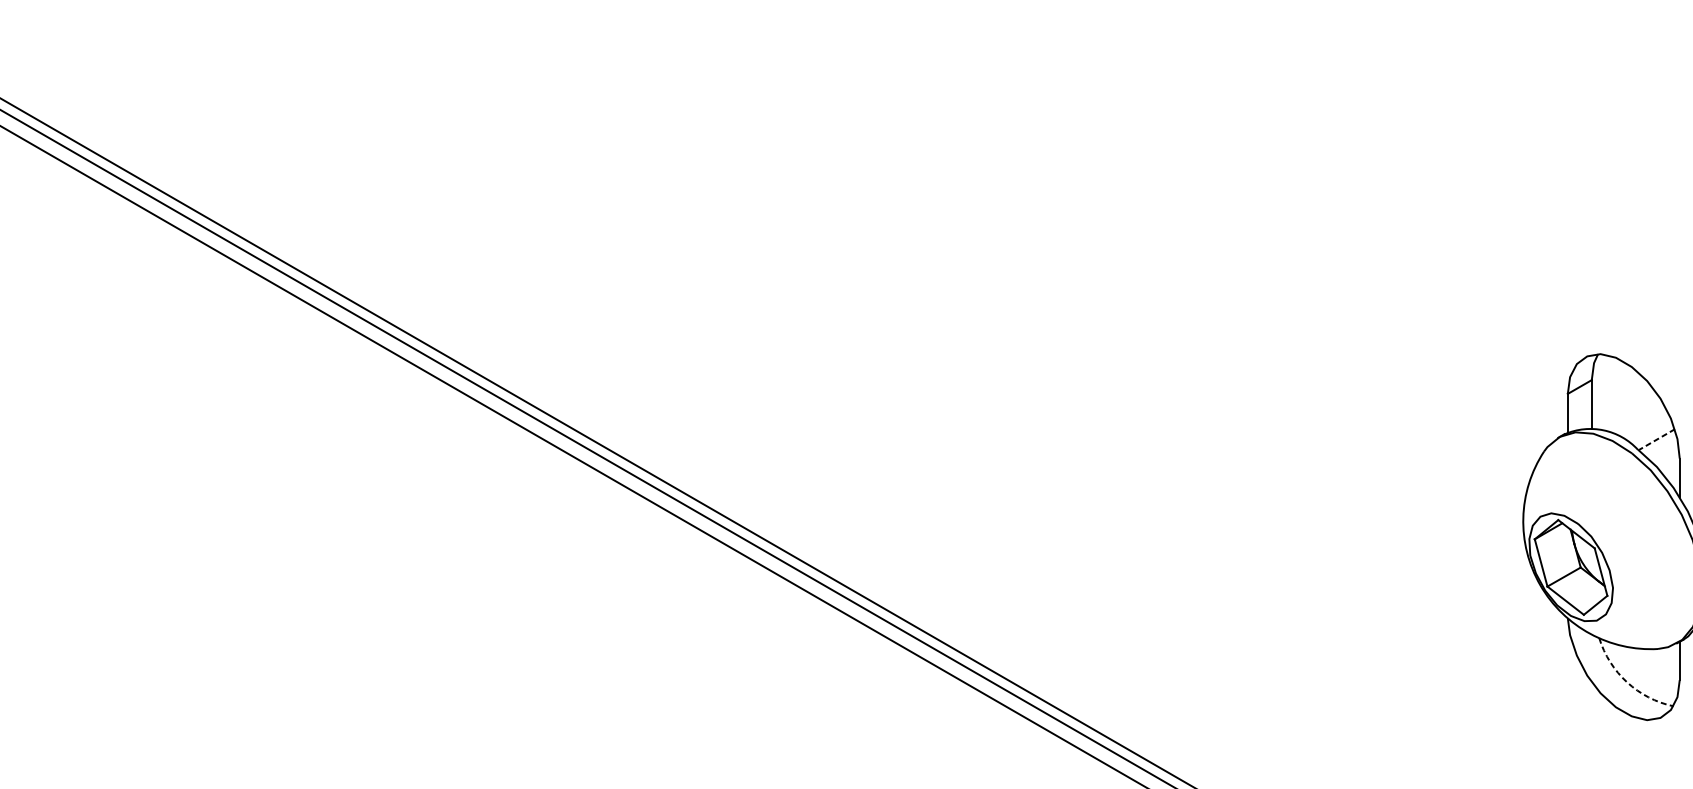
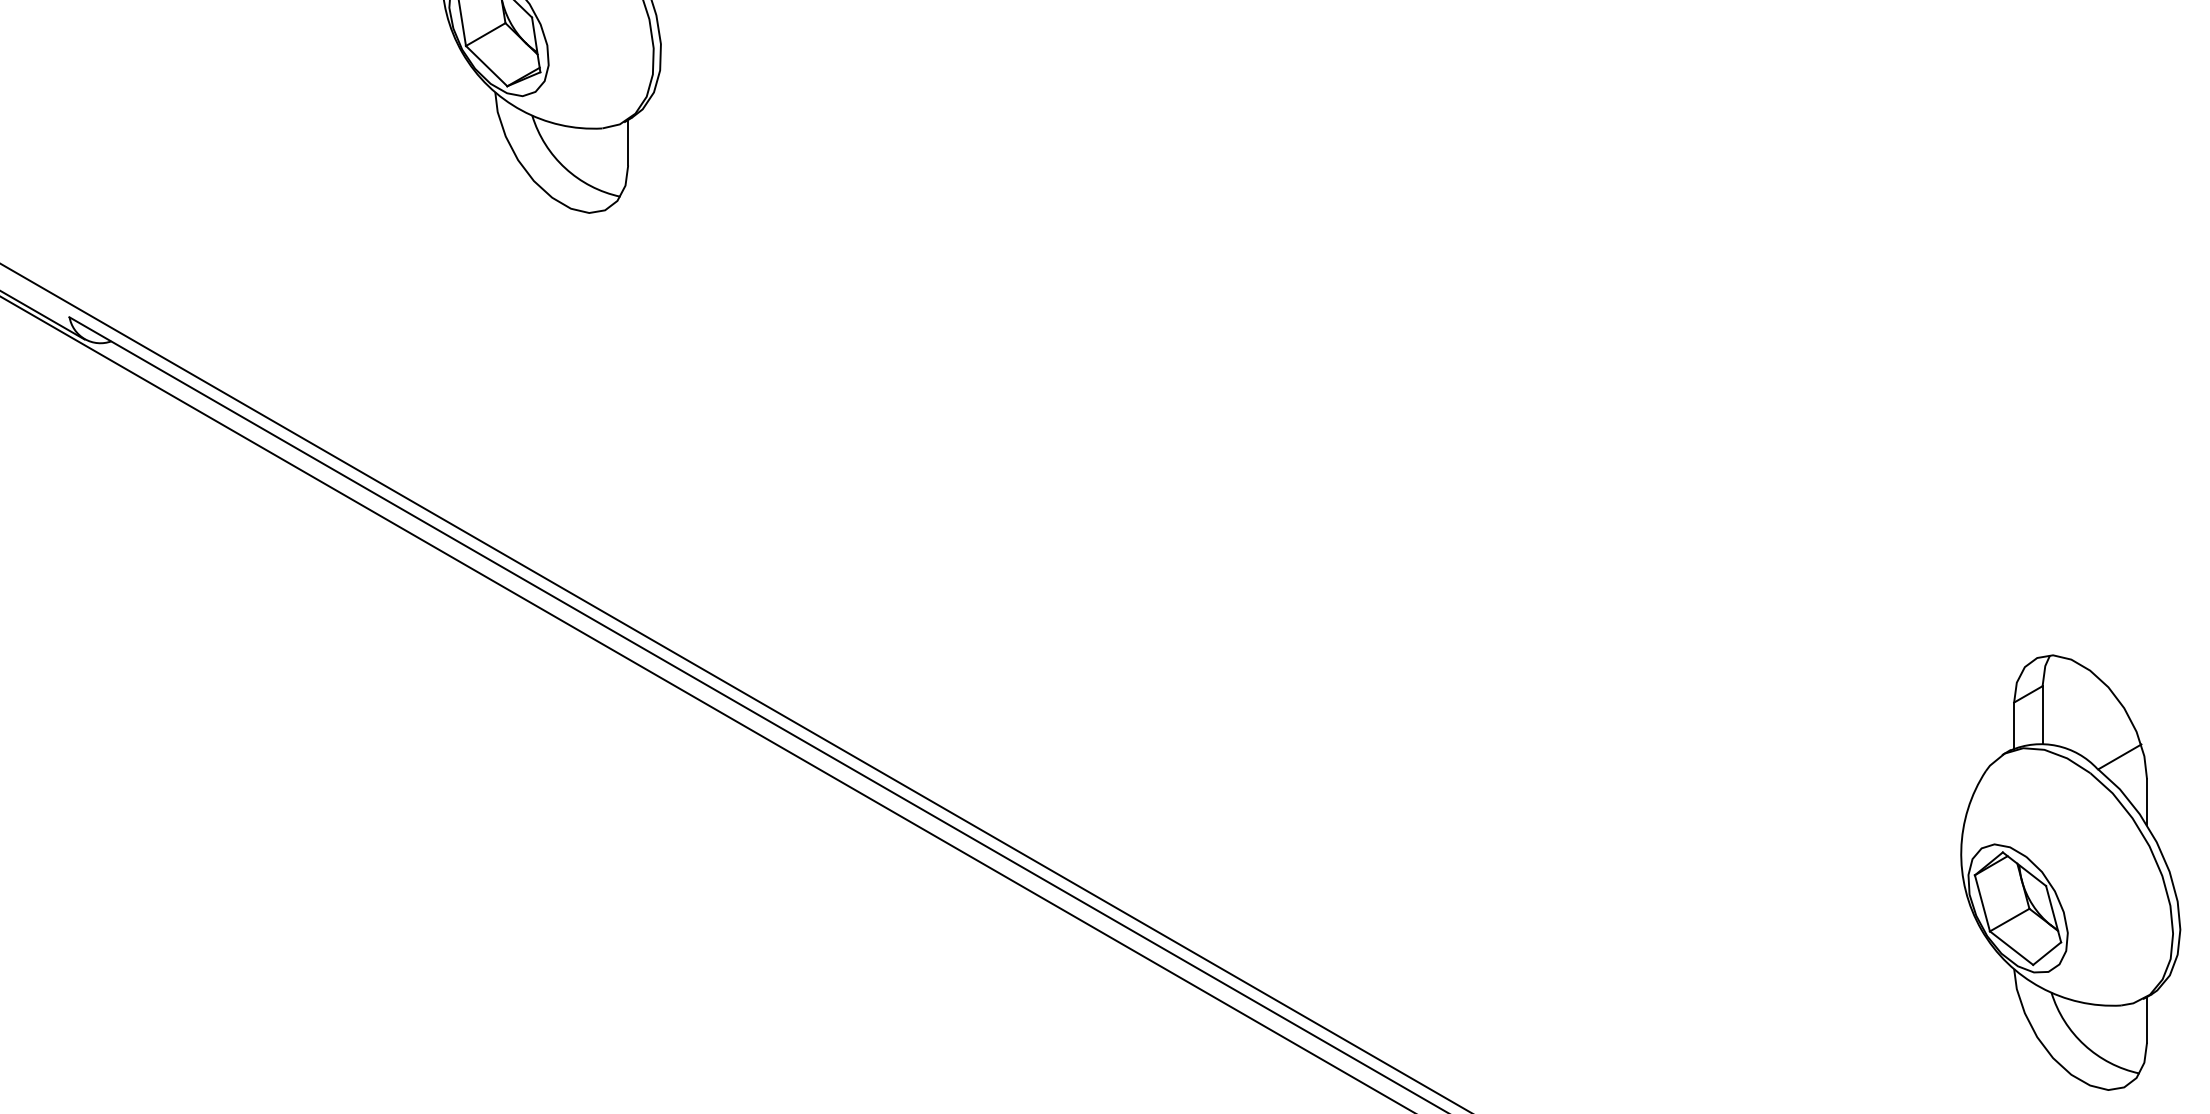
line: (1656, 439) -> (2119, 756), dashed -> solid
arc: (1627, 682) -> (2084, 1045), dashed -> solid

